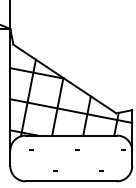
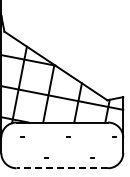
line: (71, 181) -> (62, 168), solid -> dashed

